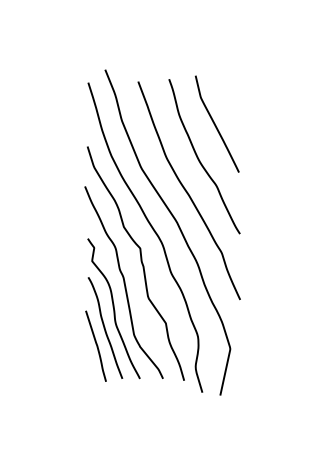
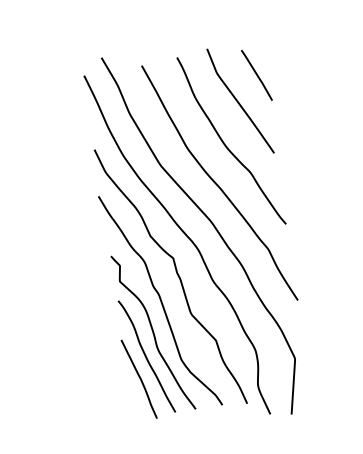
line: (233, 104) -> (255, 75), added

